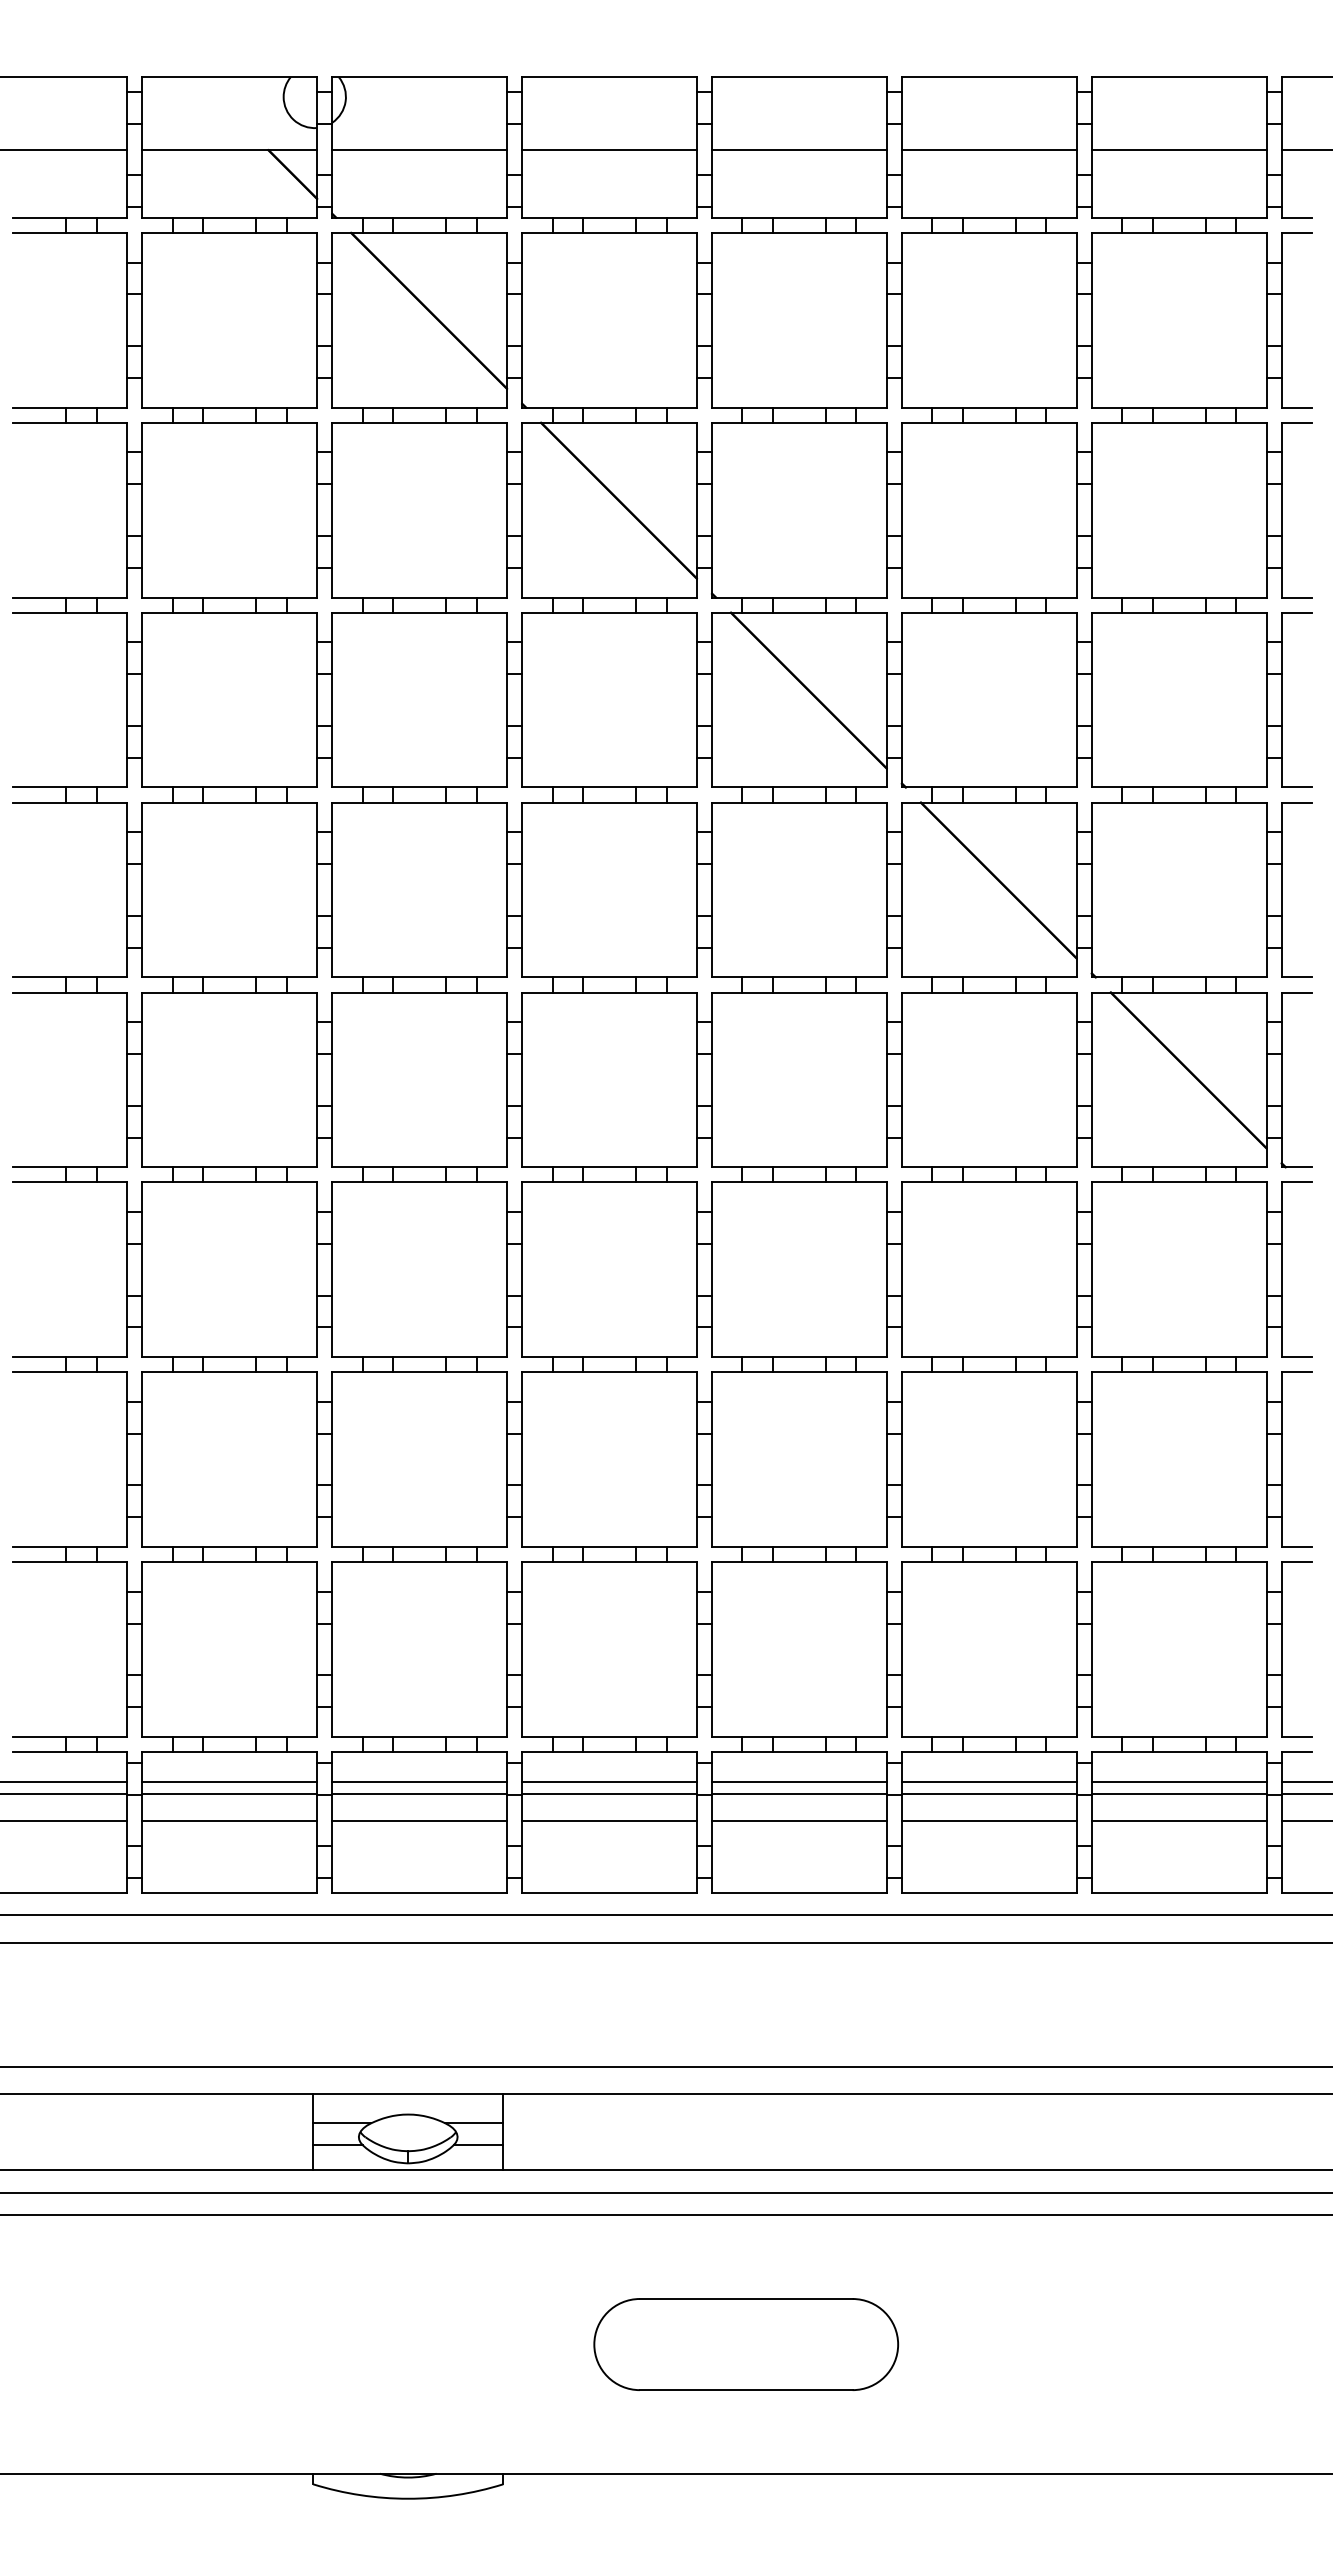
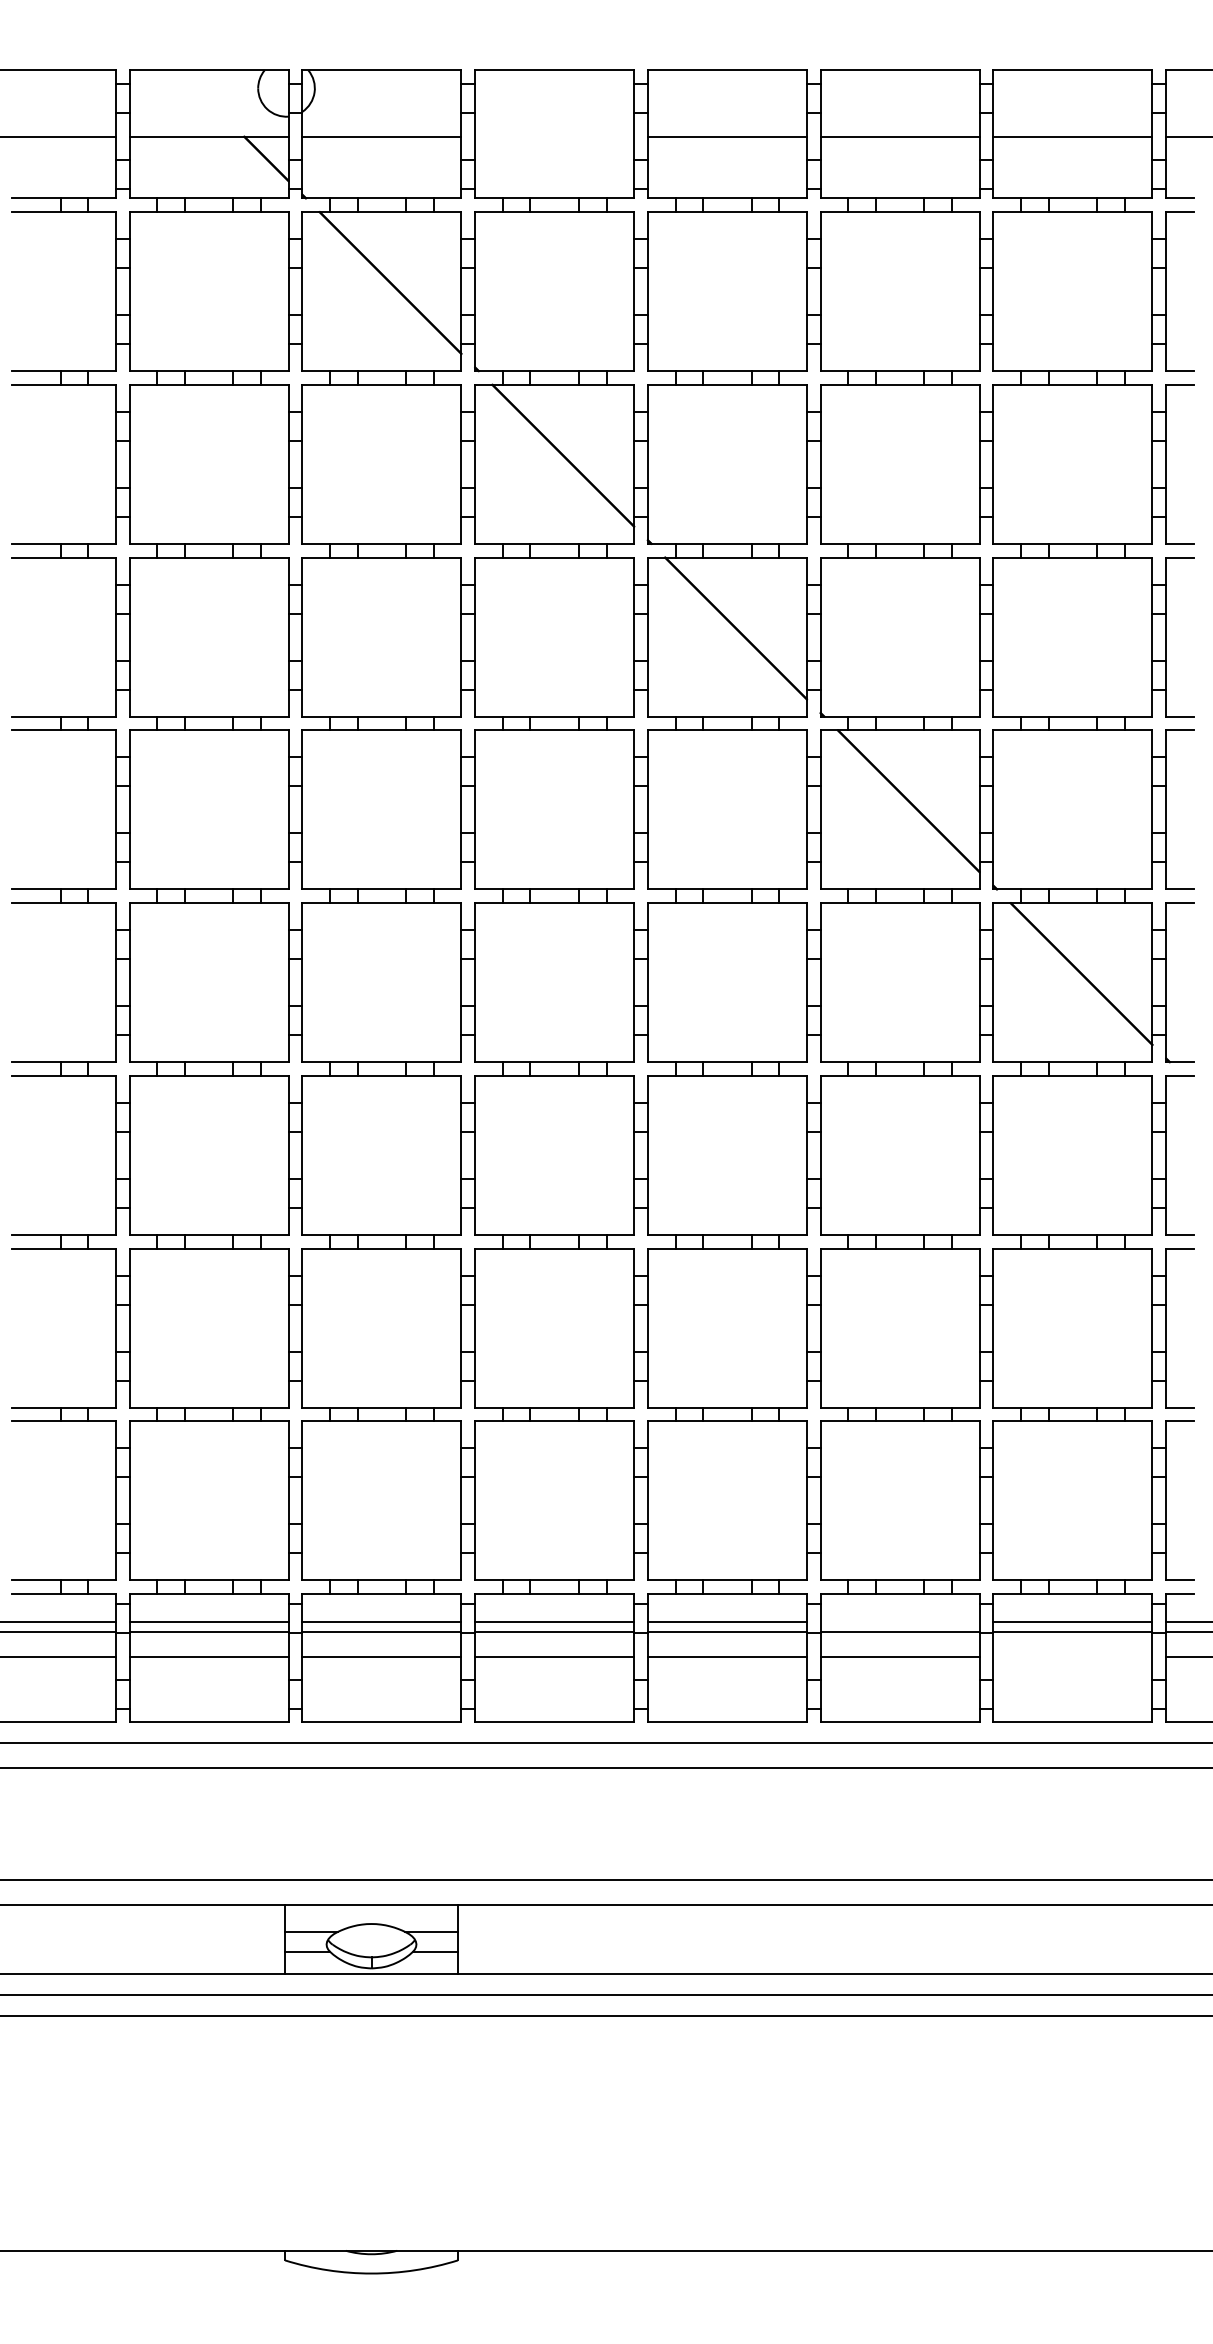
line: (609, 150) -> (554, 137), removed
line: (988, 1782) -> (899, 1621), removed
line: (1178, 1821) -> (1072, 1657), removed
part: (746, 2344) -> (679, 2133), removed

